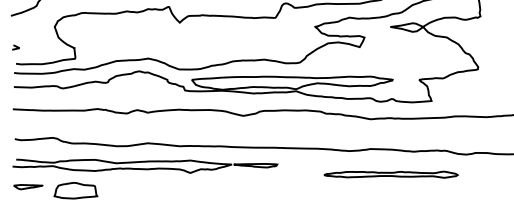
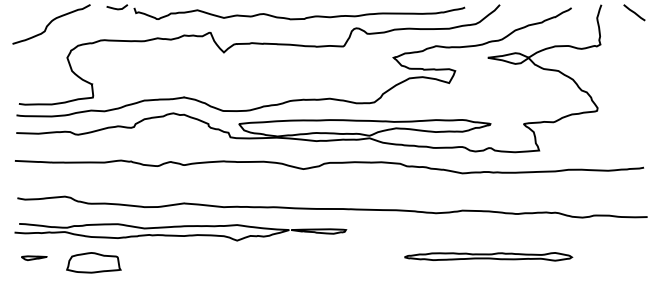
line: (15, 46) -> (18, 82), removed
part: (391, 174) -> (488, 256), moved
part: (27, 186) -> (33, 257), size x0.7

